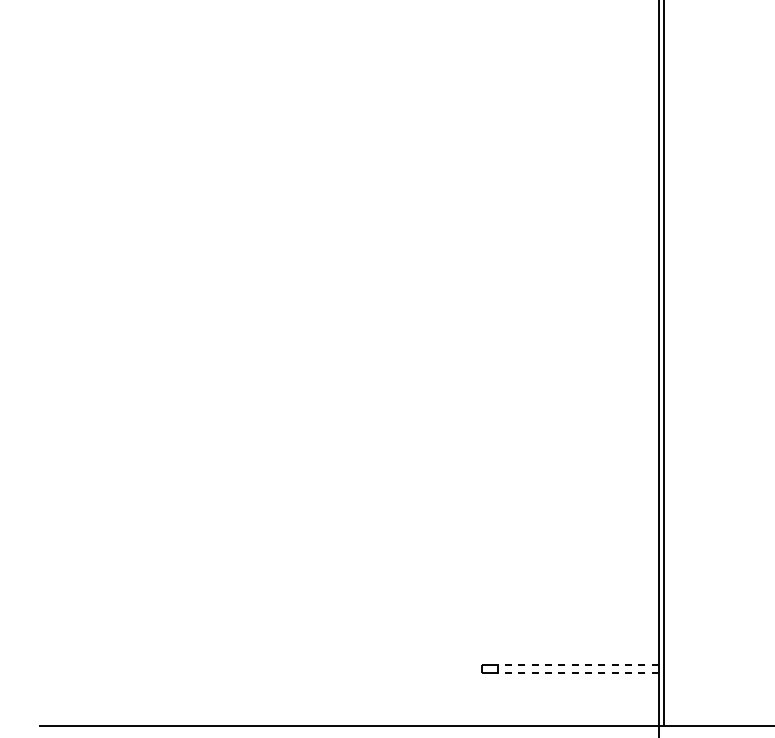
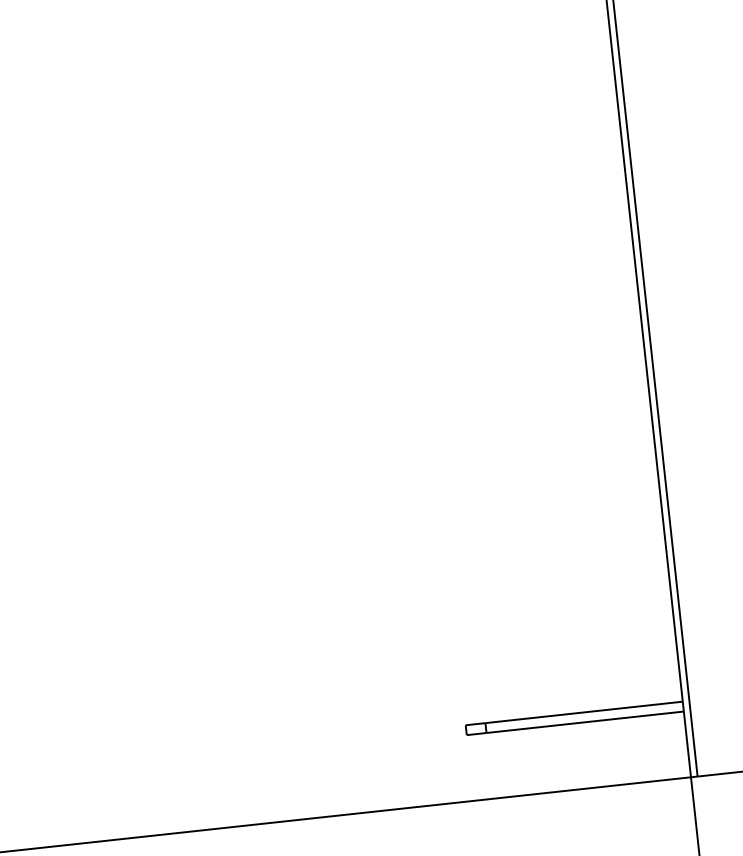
line: (578, 664) -> (584, 712), dashed -> solid
line: (578, 672) -> (585, 721), dashed -> solid

